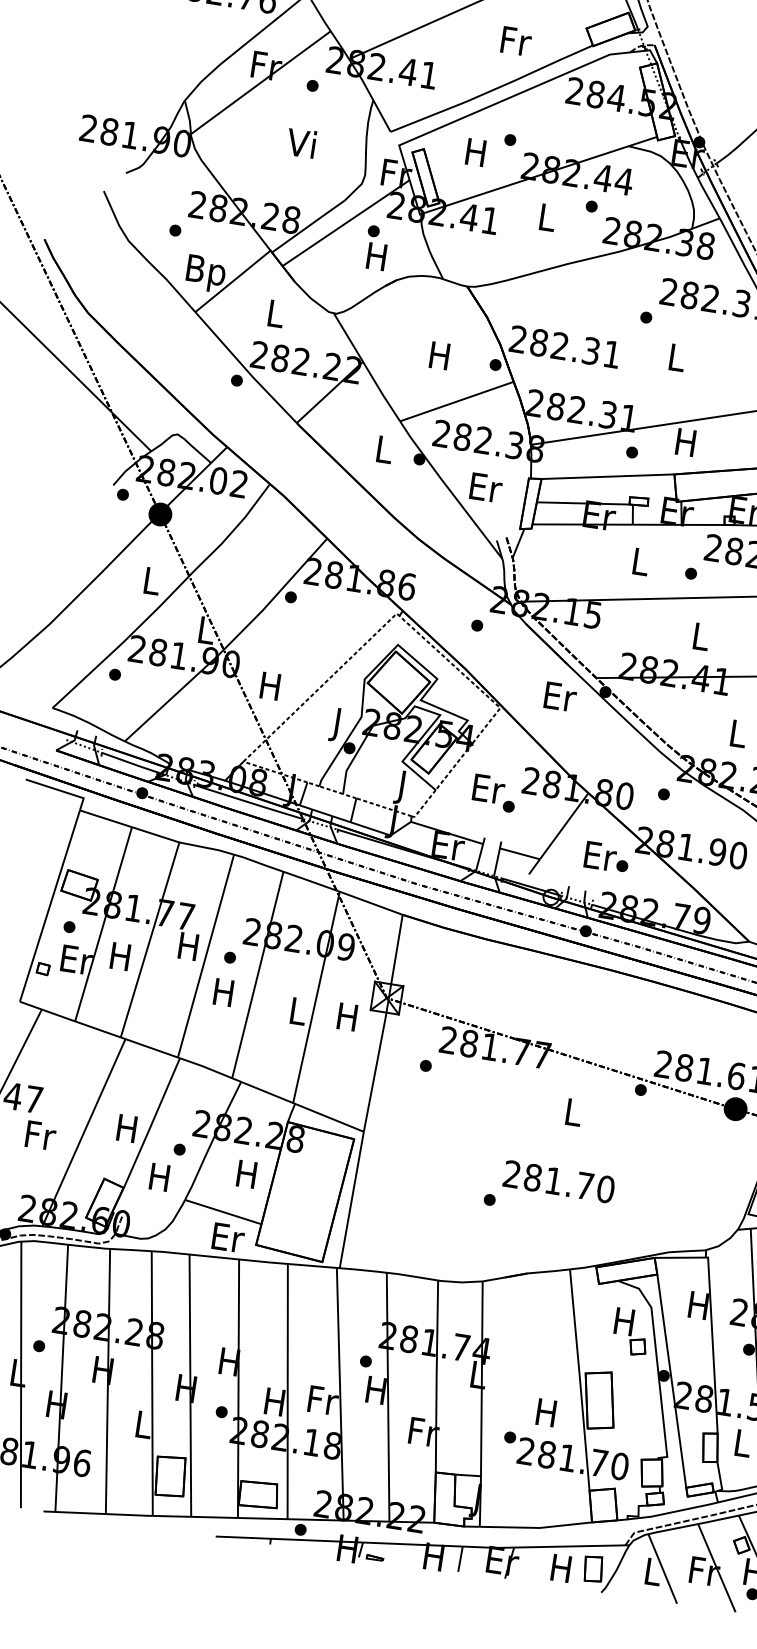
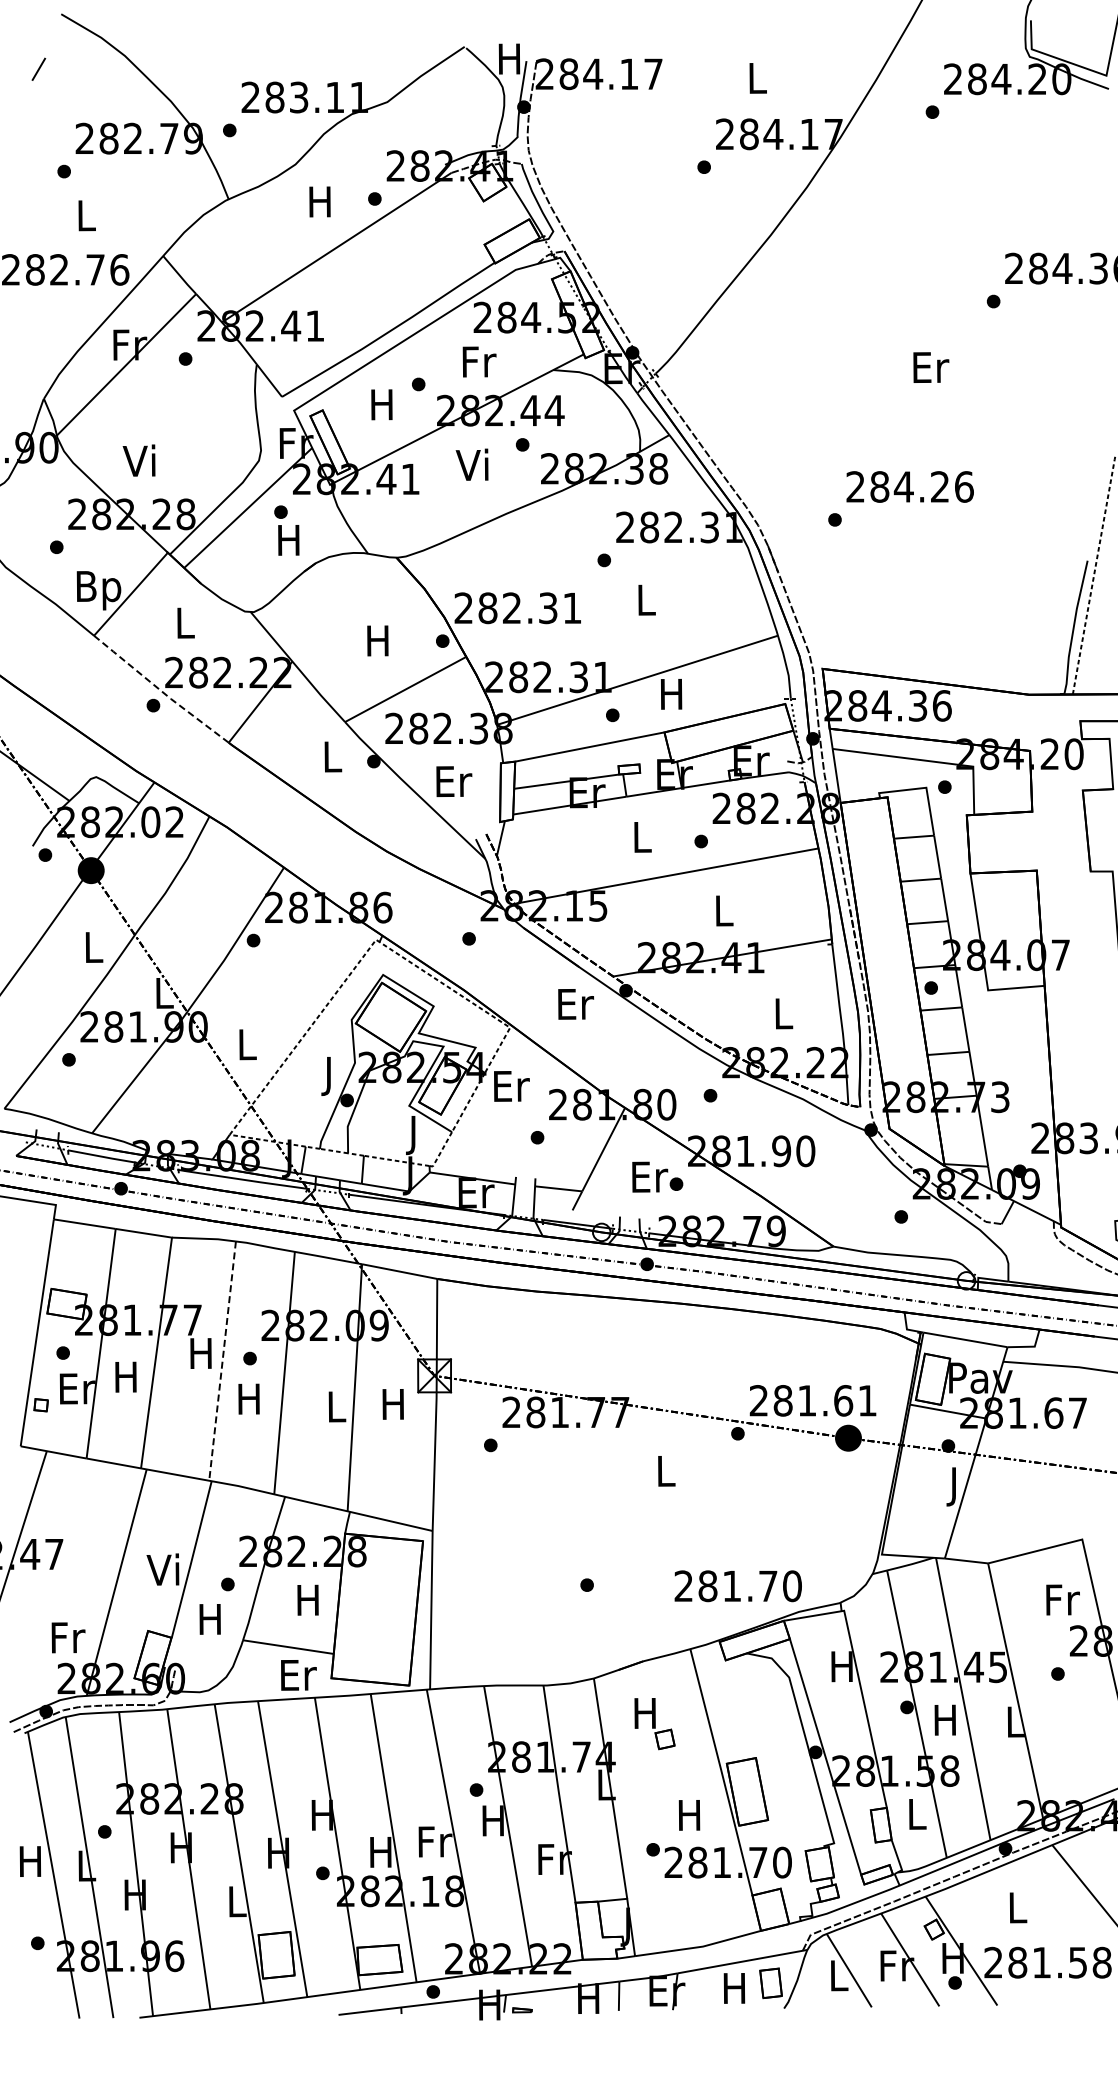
text: (516, 40) -> (479, 361), moved
text: (300, 142) -> (138, 460), moved
text: (544, 216) -> (471, 464), L -> Vi
line: (245, 368) -> (160, 690), solid -> dashed
text: (269, 685) -> (245, 1044), H -> L
text: (488, 789) -> (511, 1086), moved
line: (205, 957) -> (222, 1362), solid -> dashed
text: (125, 1127) -> (162, 1569), H -> Vi
text: (40, 1135) -> (68, 1637), moved
text: (558, 1182) -> (737, 1586), moved
part: (630, 1332) -> (654, 1724), moved

